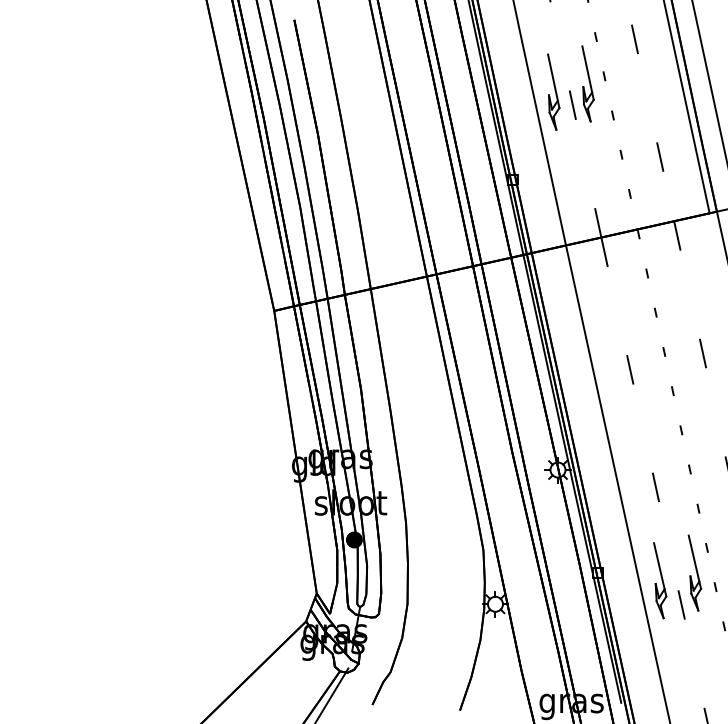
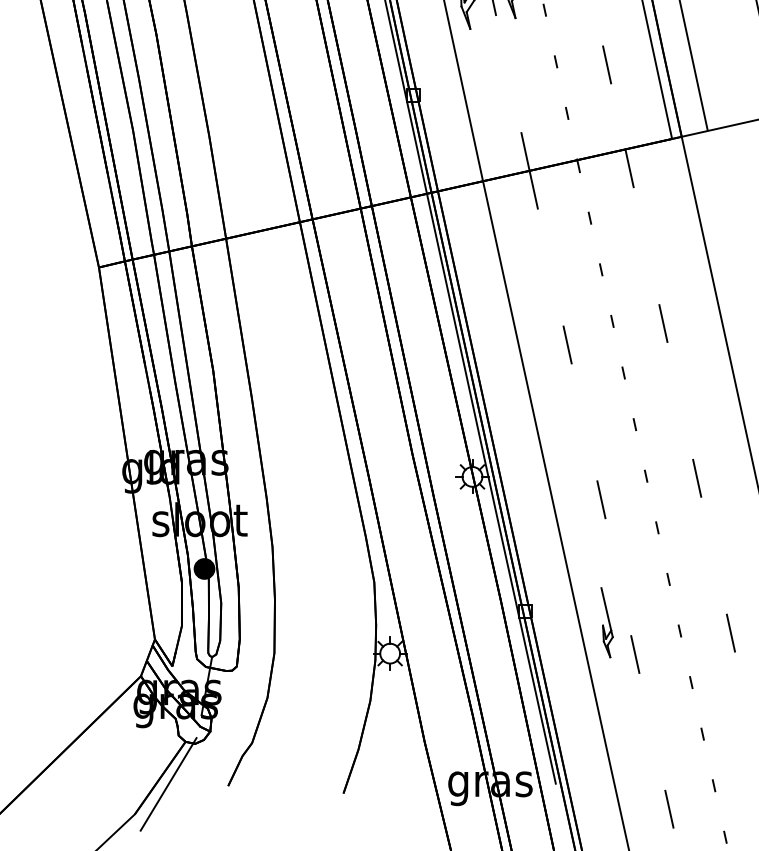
part: (694, 572) -> (652, 611), removed
part: (660, 580) -> (607, 622), size x0.7

